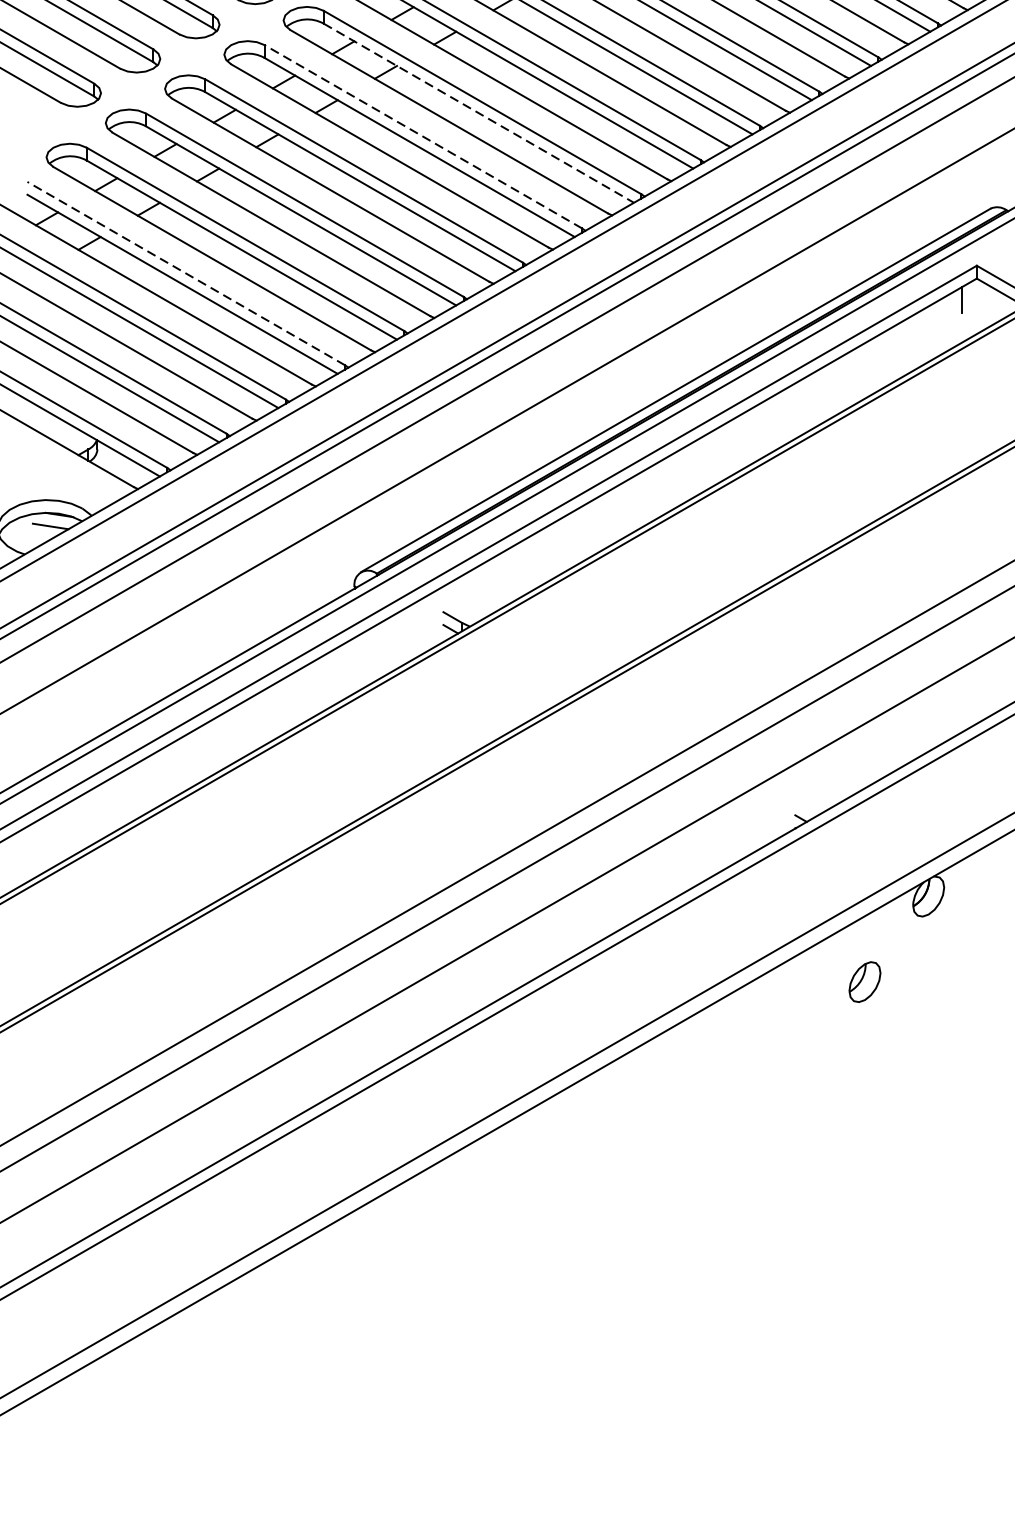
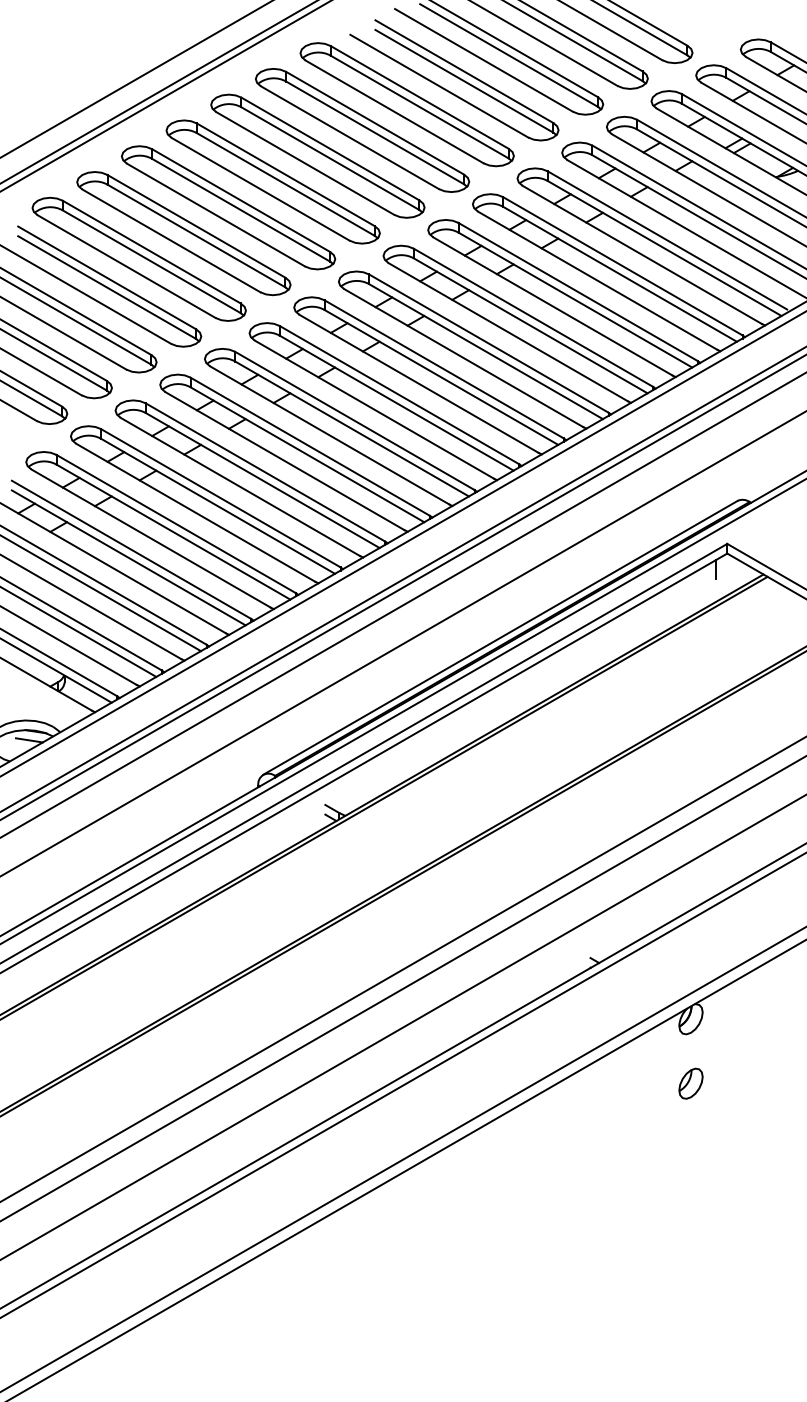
line: (479, 112) -> (352, 428), dashed -> solid
line: (422, 136) -> (309, 446), dashed -> solid
line: (186, 273) -> (131, 549), dashed -> solid
part: (864, 981) -> (690, 1083), moved

